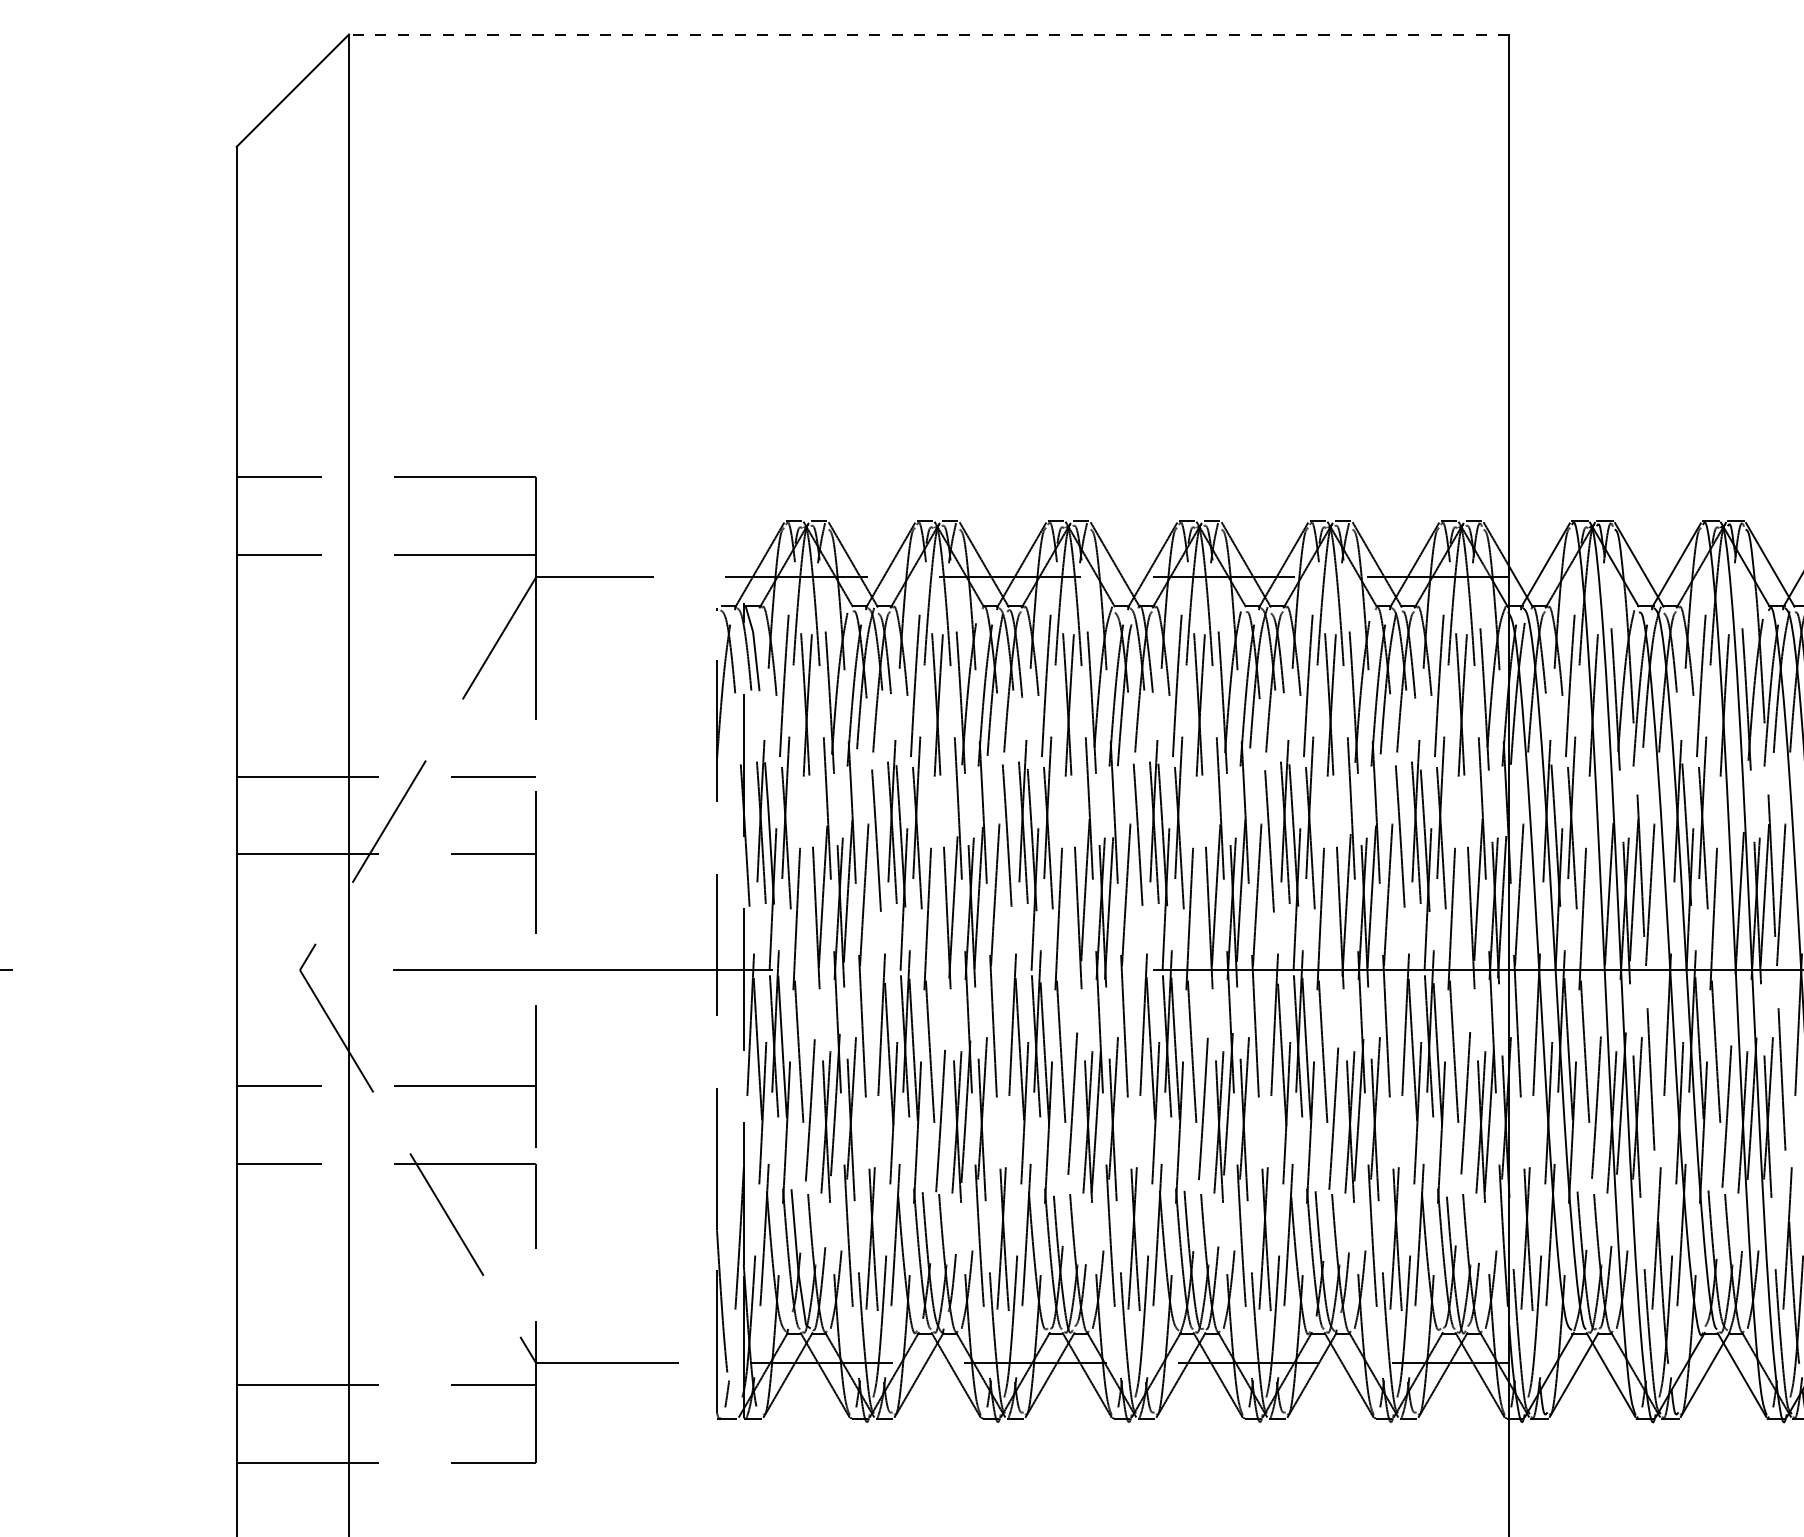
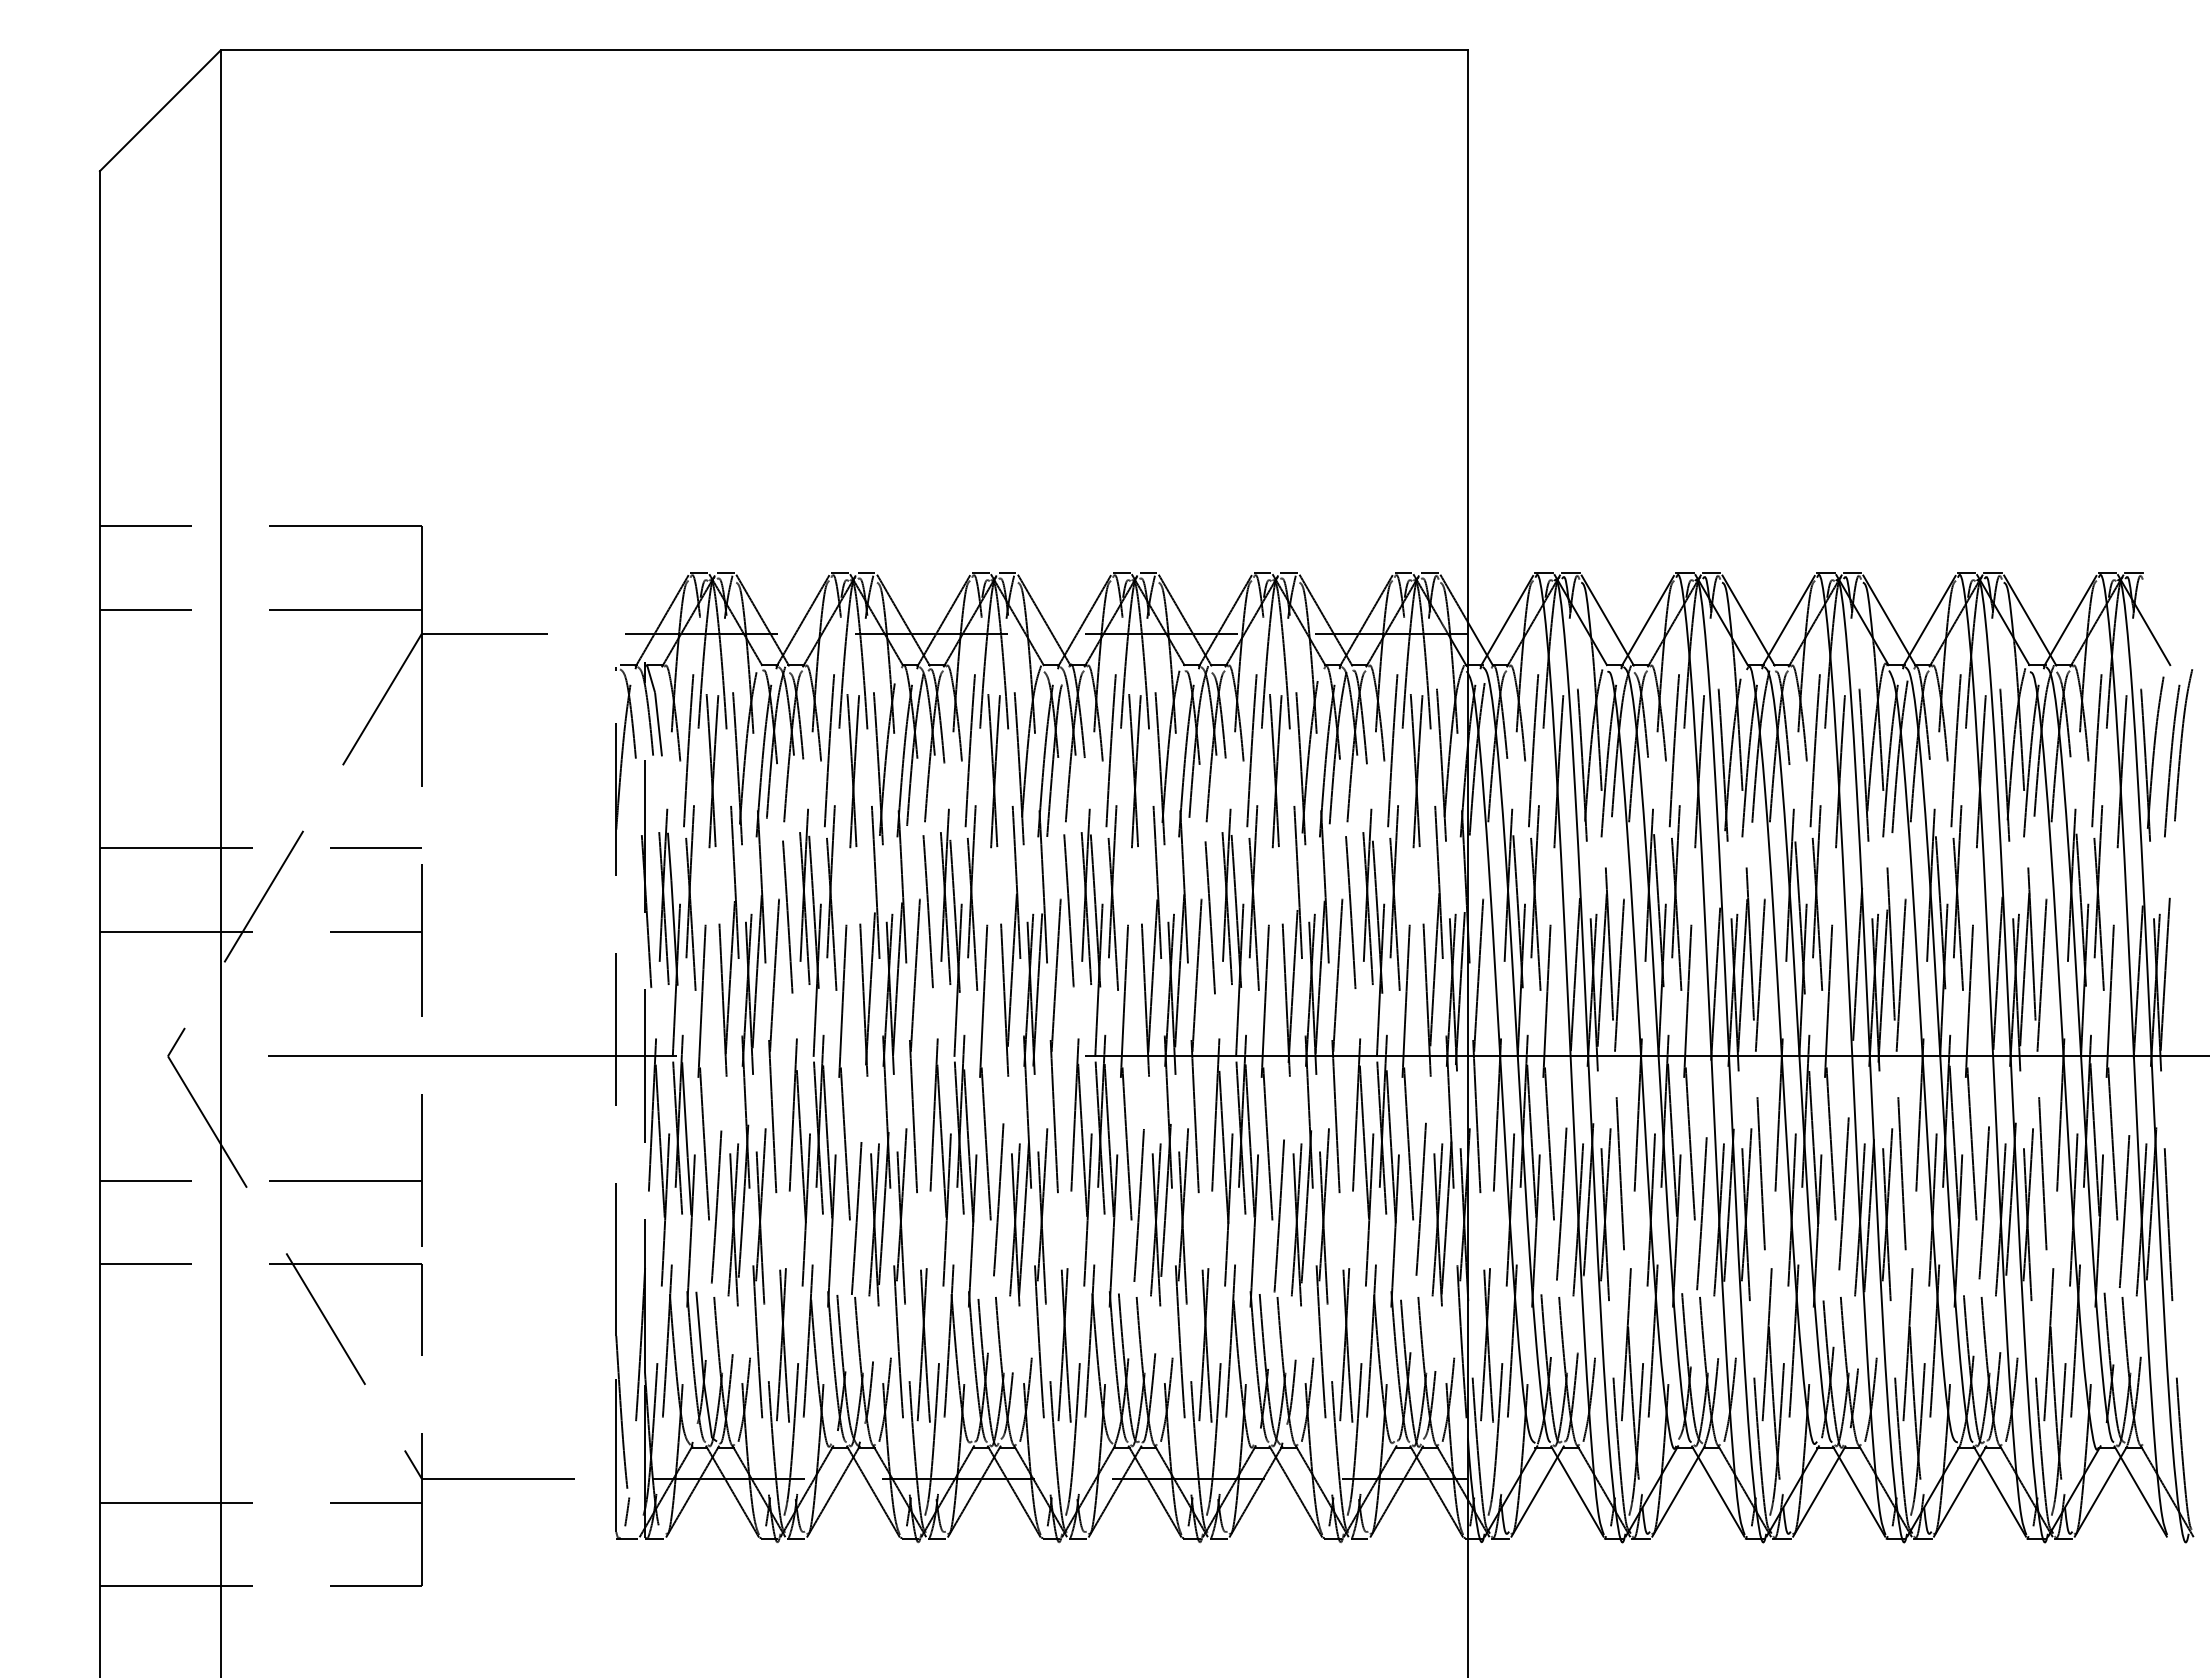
line: (929, 34) -> (844, 50), dashed -> solid

